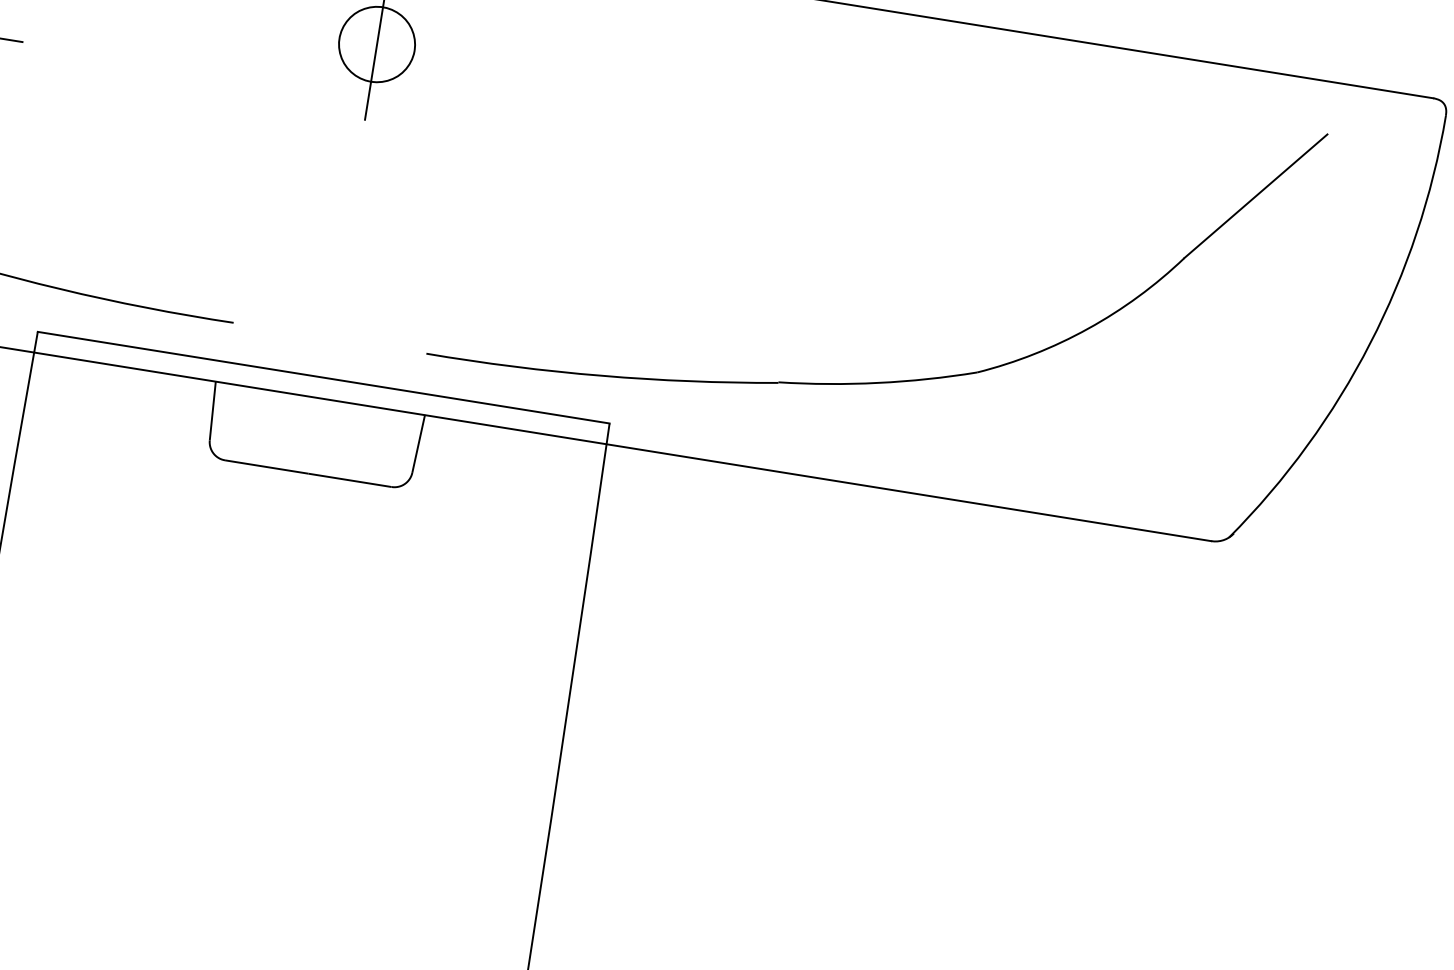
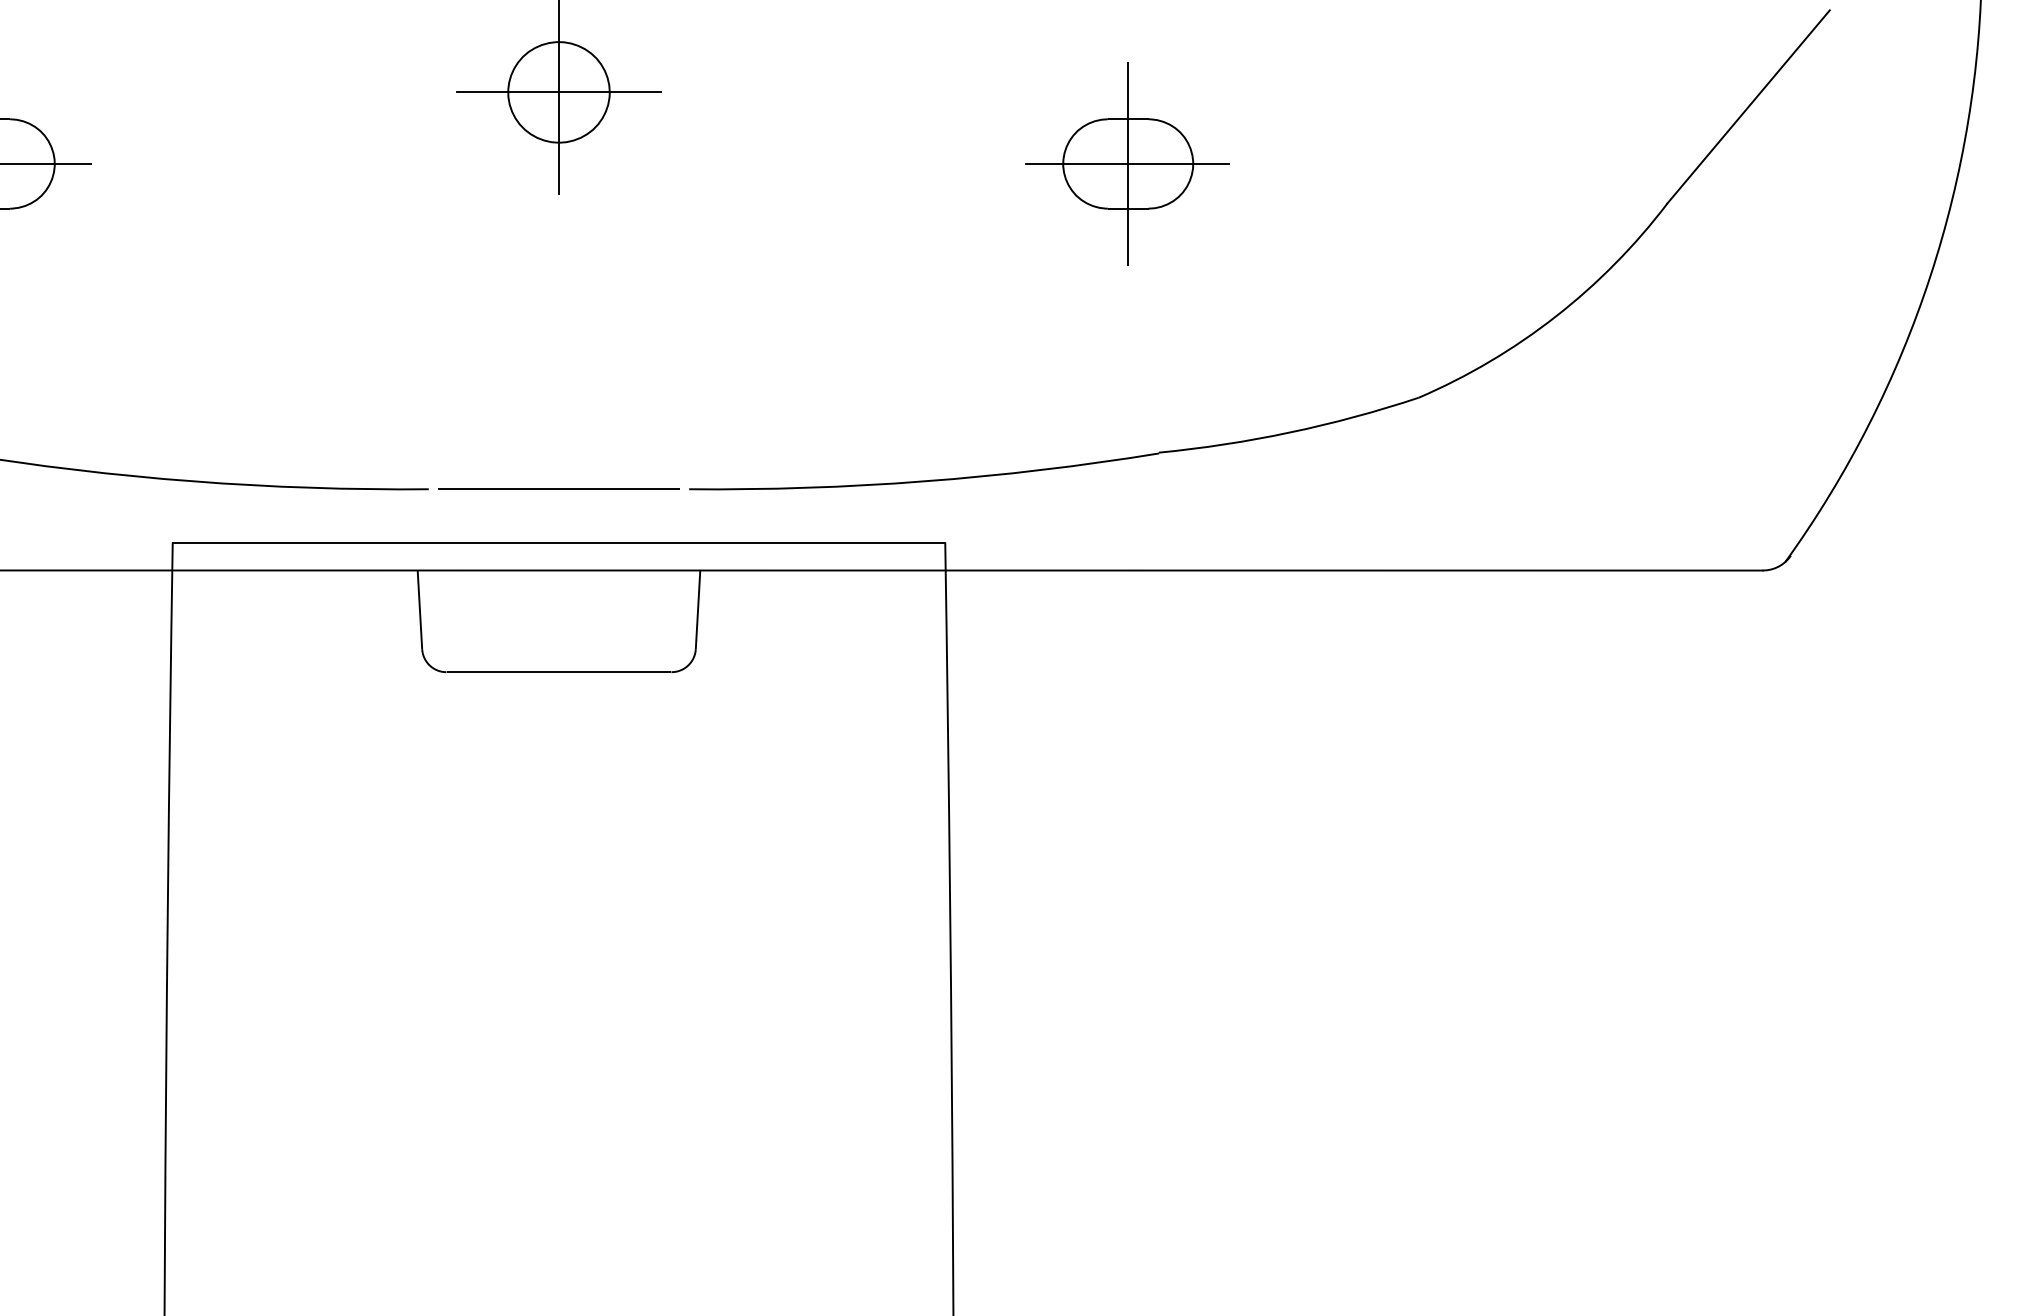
line: (376, 44) -> (558, 92), added
part: (789, 164) -> (1127, 163), added
line: (329, 337) -> (558, 488), added

